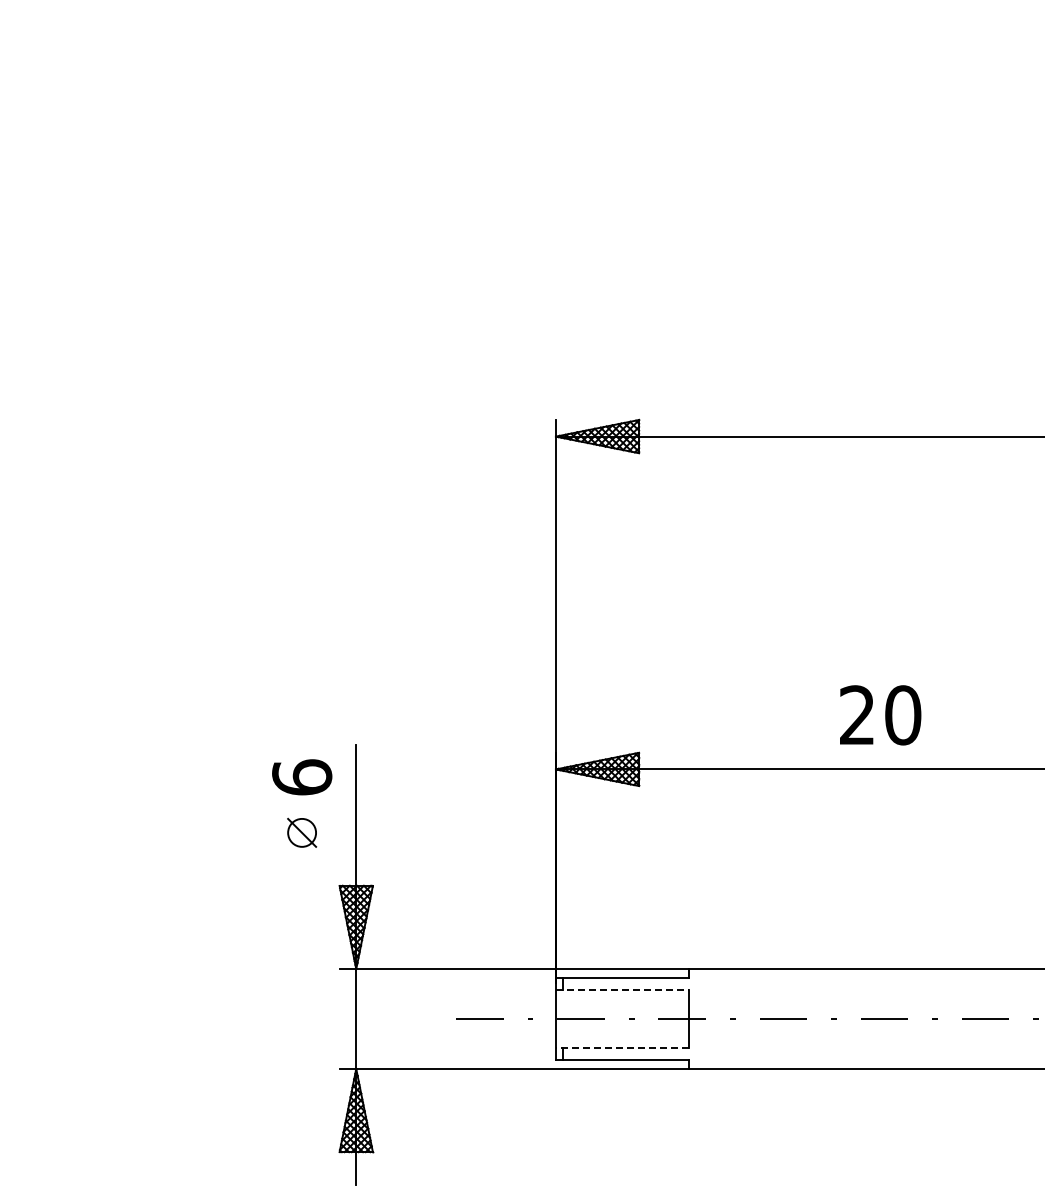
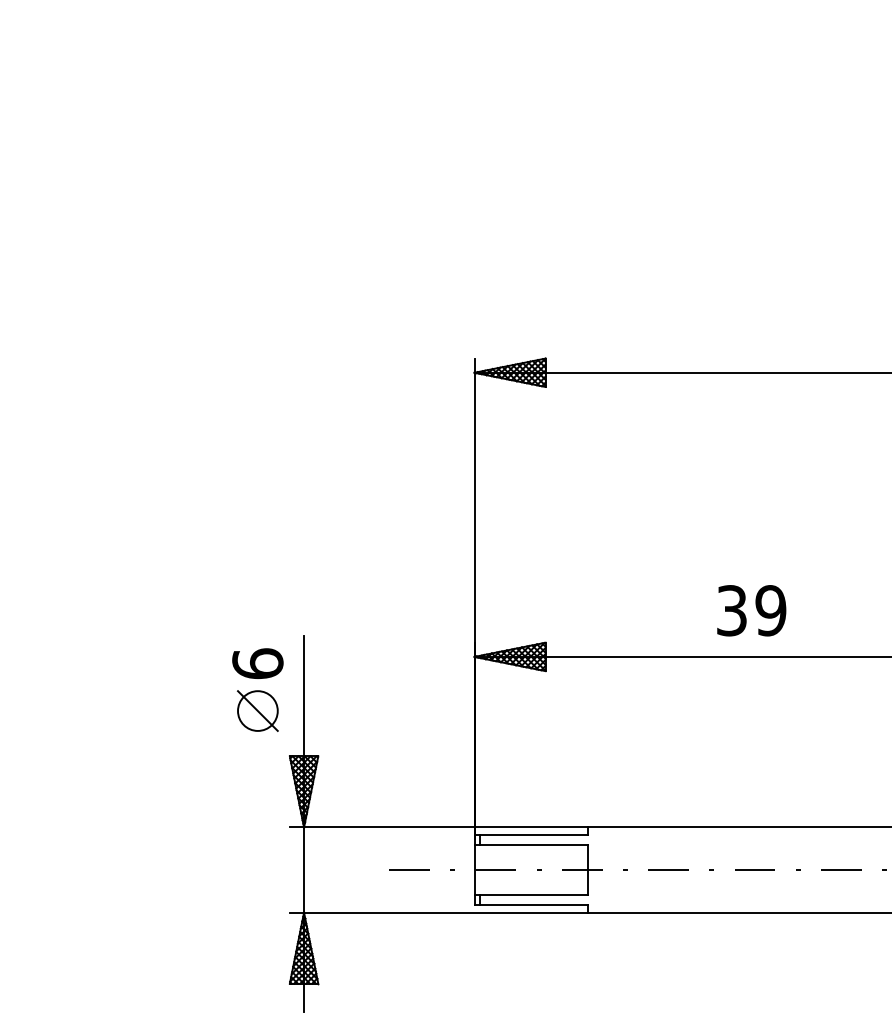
text: (880, 715) -> (751, 610), 20 -> 39
part: (301, 832) -> (257, 710), size x1.67
line: (622, 990) -> (531, 845), dashed -> solid
line: (622, 1047) -> (531, 894), dashed -> solid

